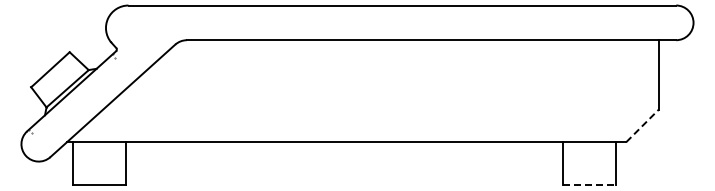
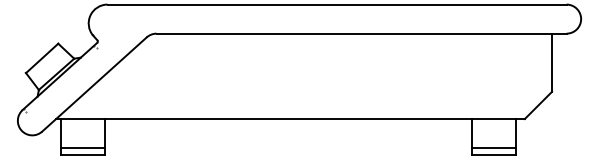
line: (642, 125) -> (538, 105), dashed -> solid
line: (99, 176) -> (83, 147), added
line: (589, 176) -> (493, 147), added
line: (589, 185) -> (493, 155), dashed -> solid

